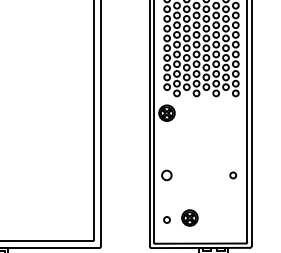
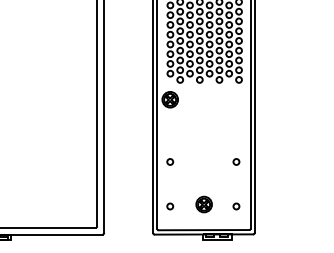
circle: (167, 174) -> (170, 161), size x0.62
part: (189, 217) -> (203, 204), moved
circle: (233, 219) -> (236, 206), added

